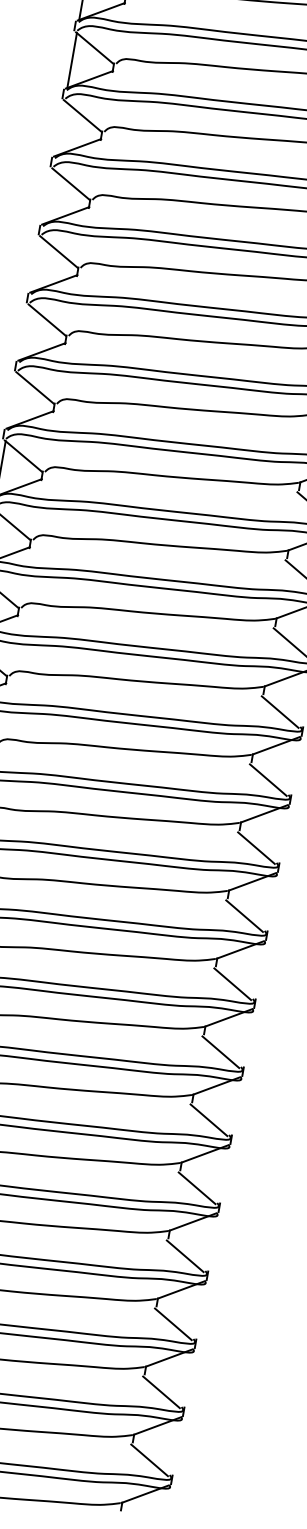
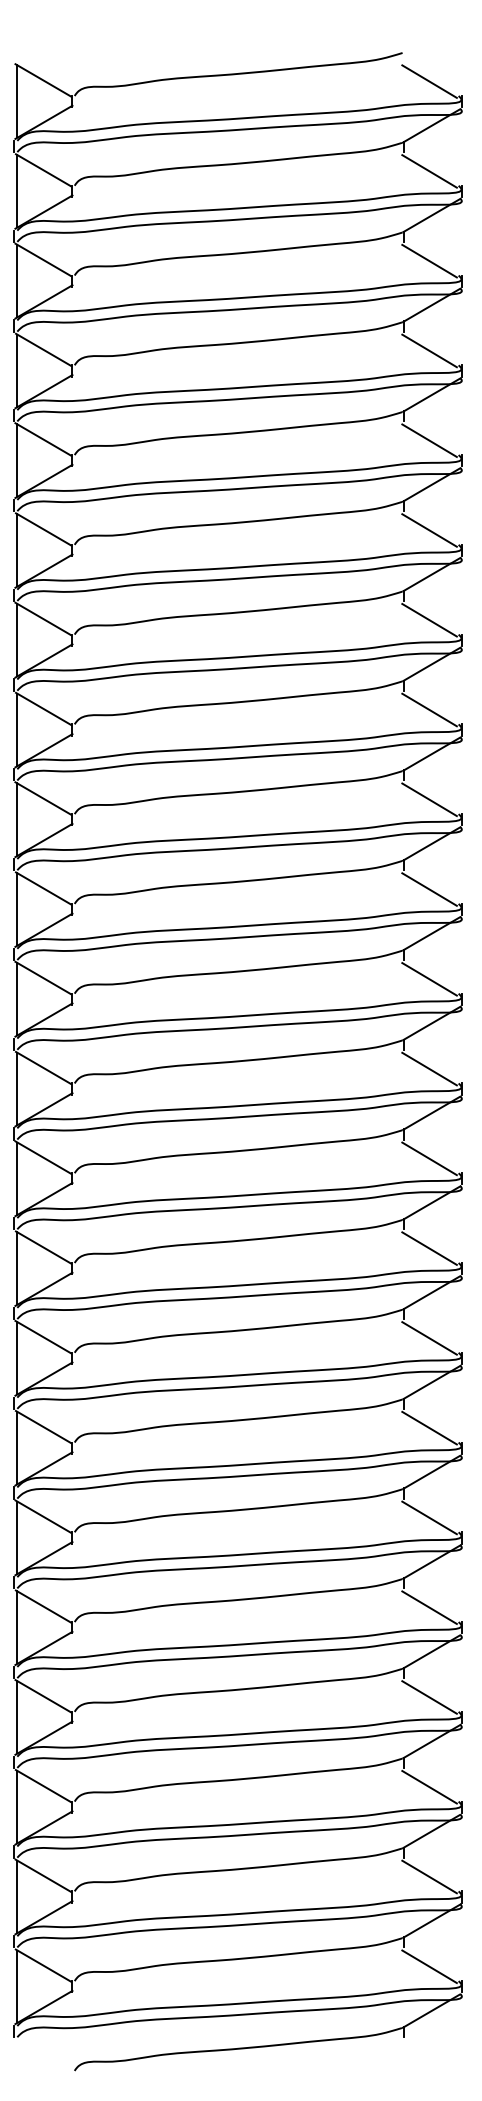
line: (60, 128) -> (17, 280), added
line: (48, 196) -> (17, 370), added
line: (36, 264) -> (17, 460), added
line: (24, 332) -> (17, 550), added
line: (12, 400) -> (17, 639), added

